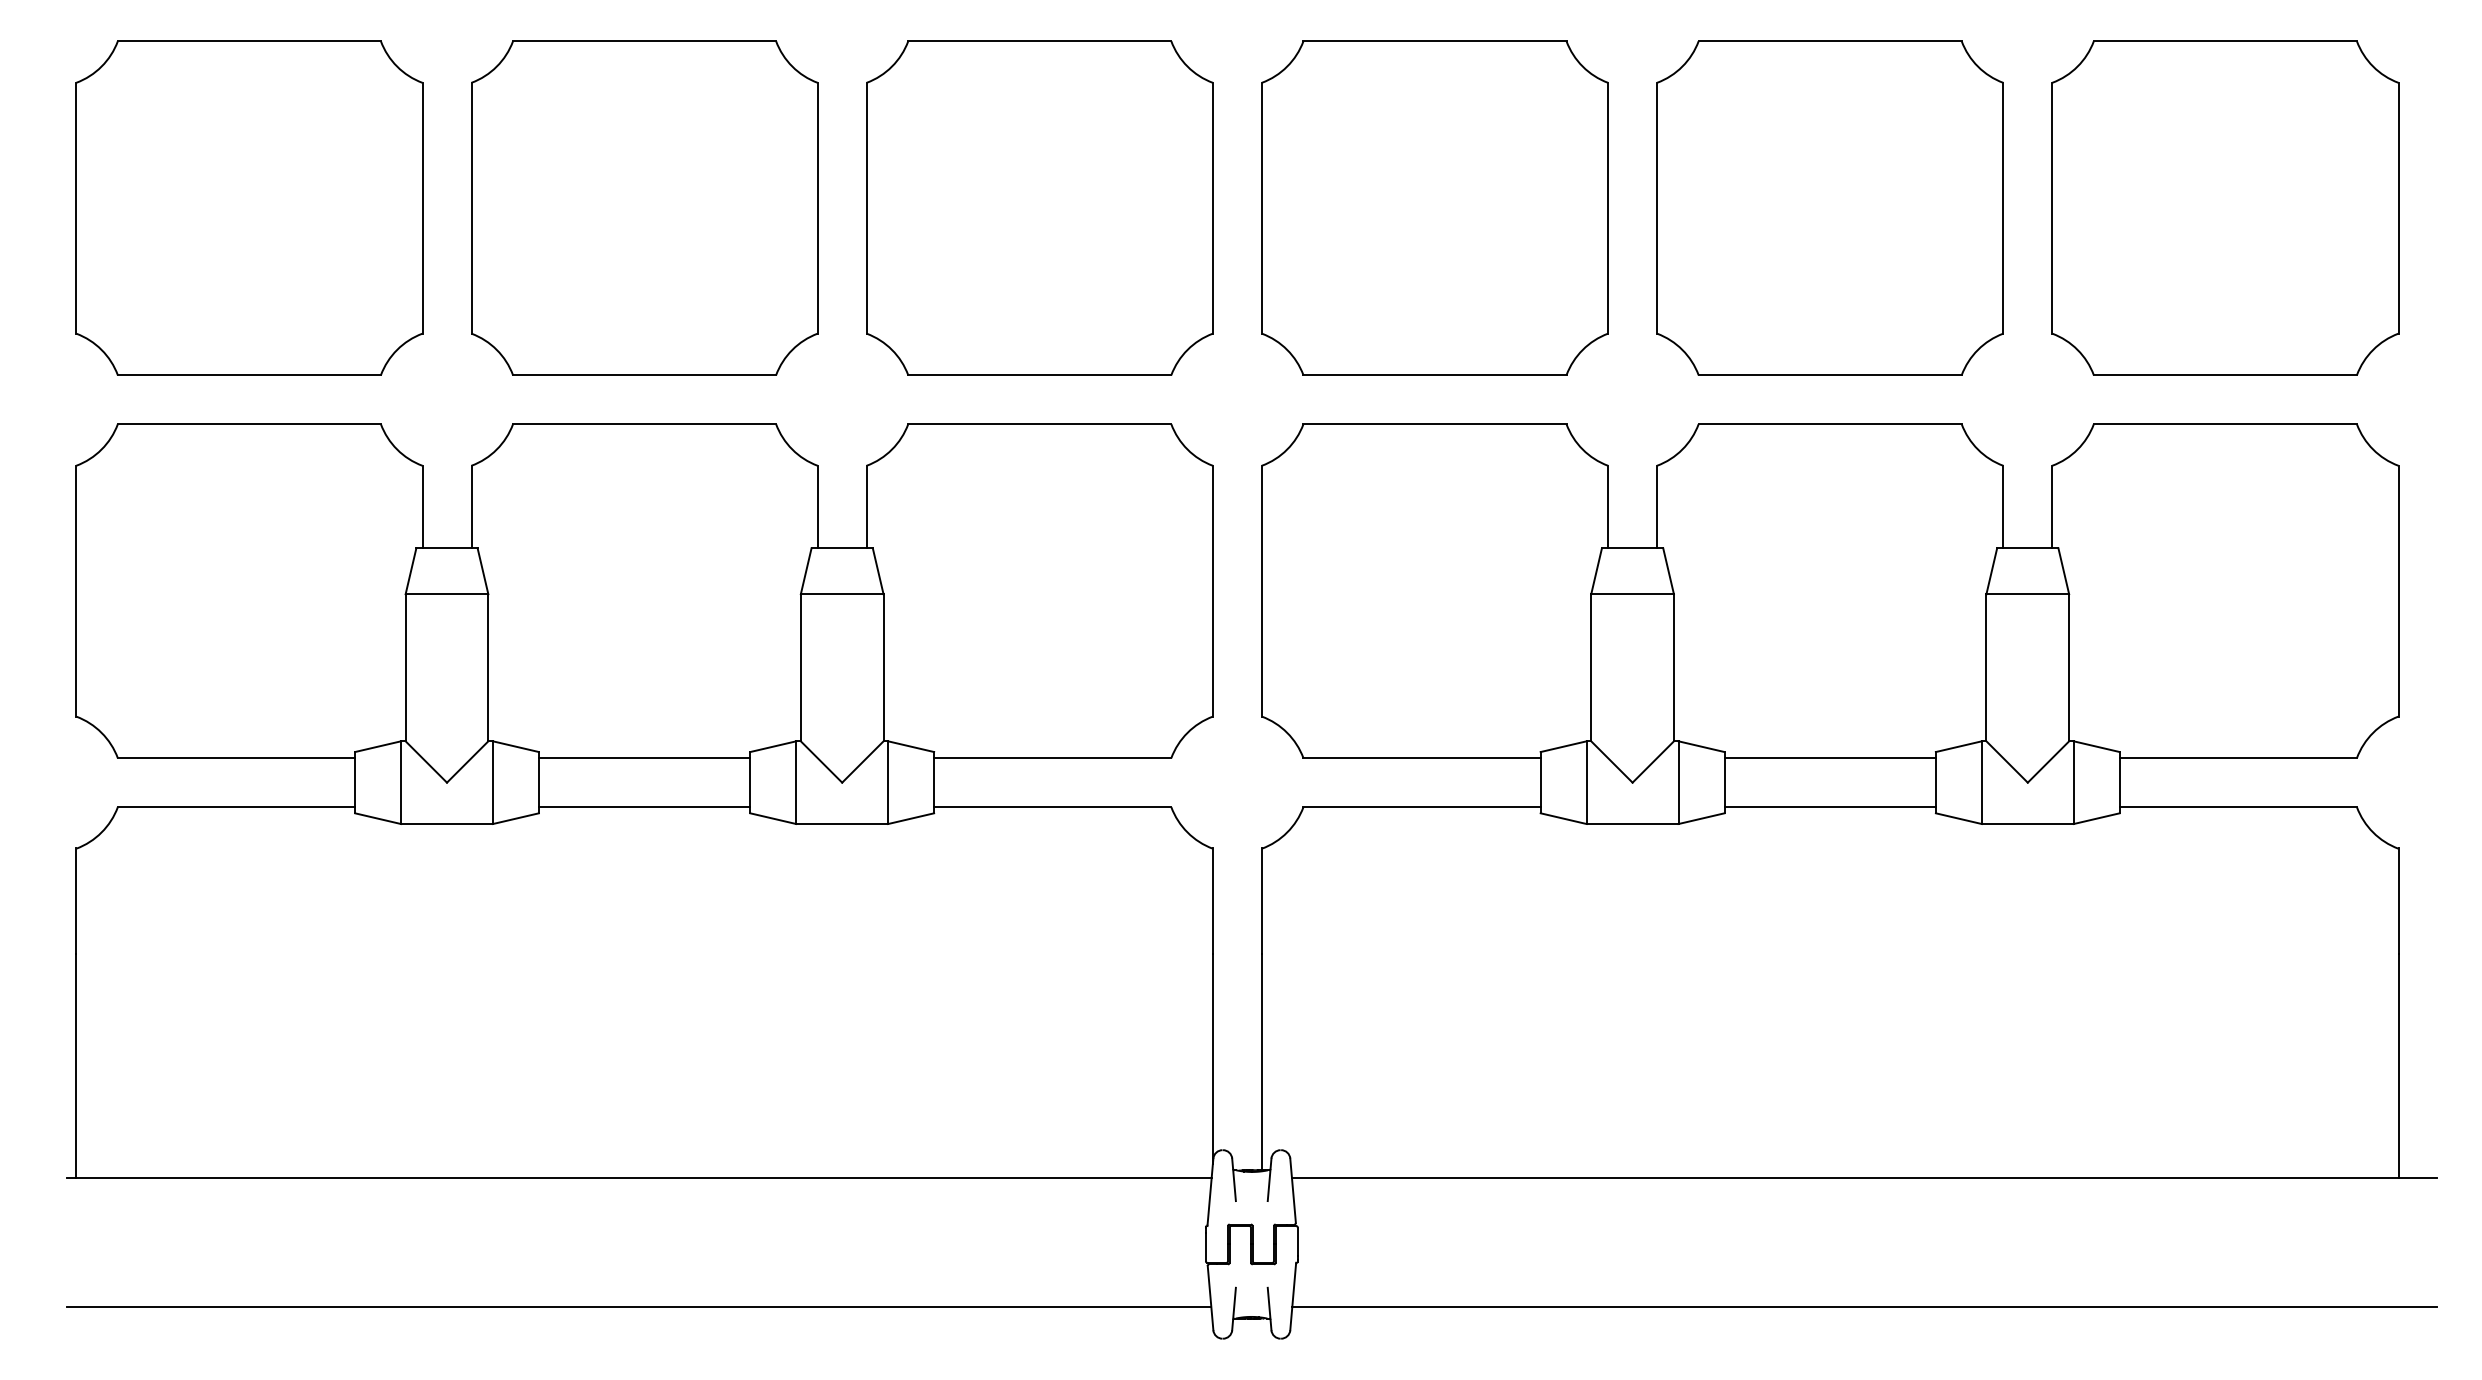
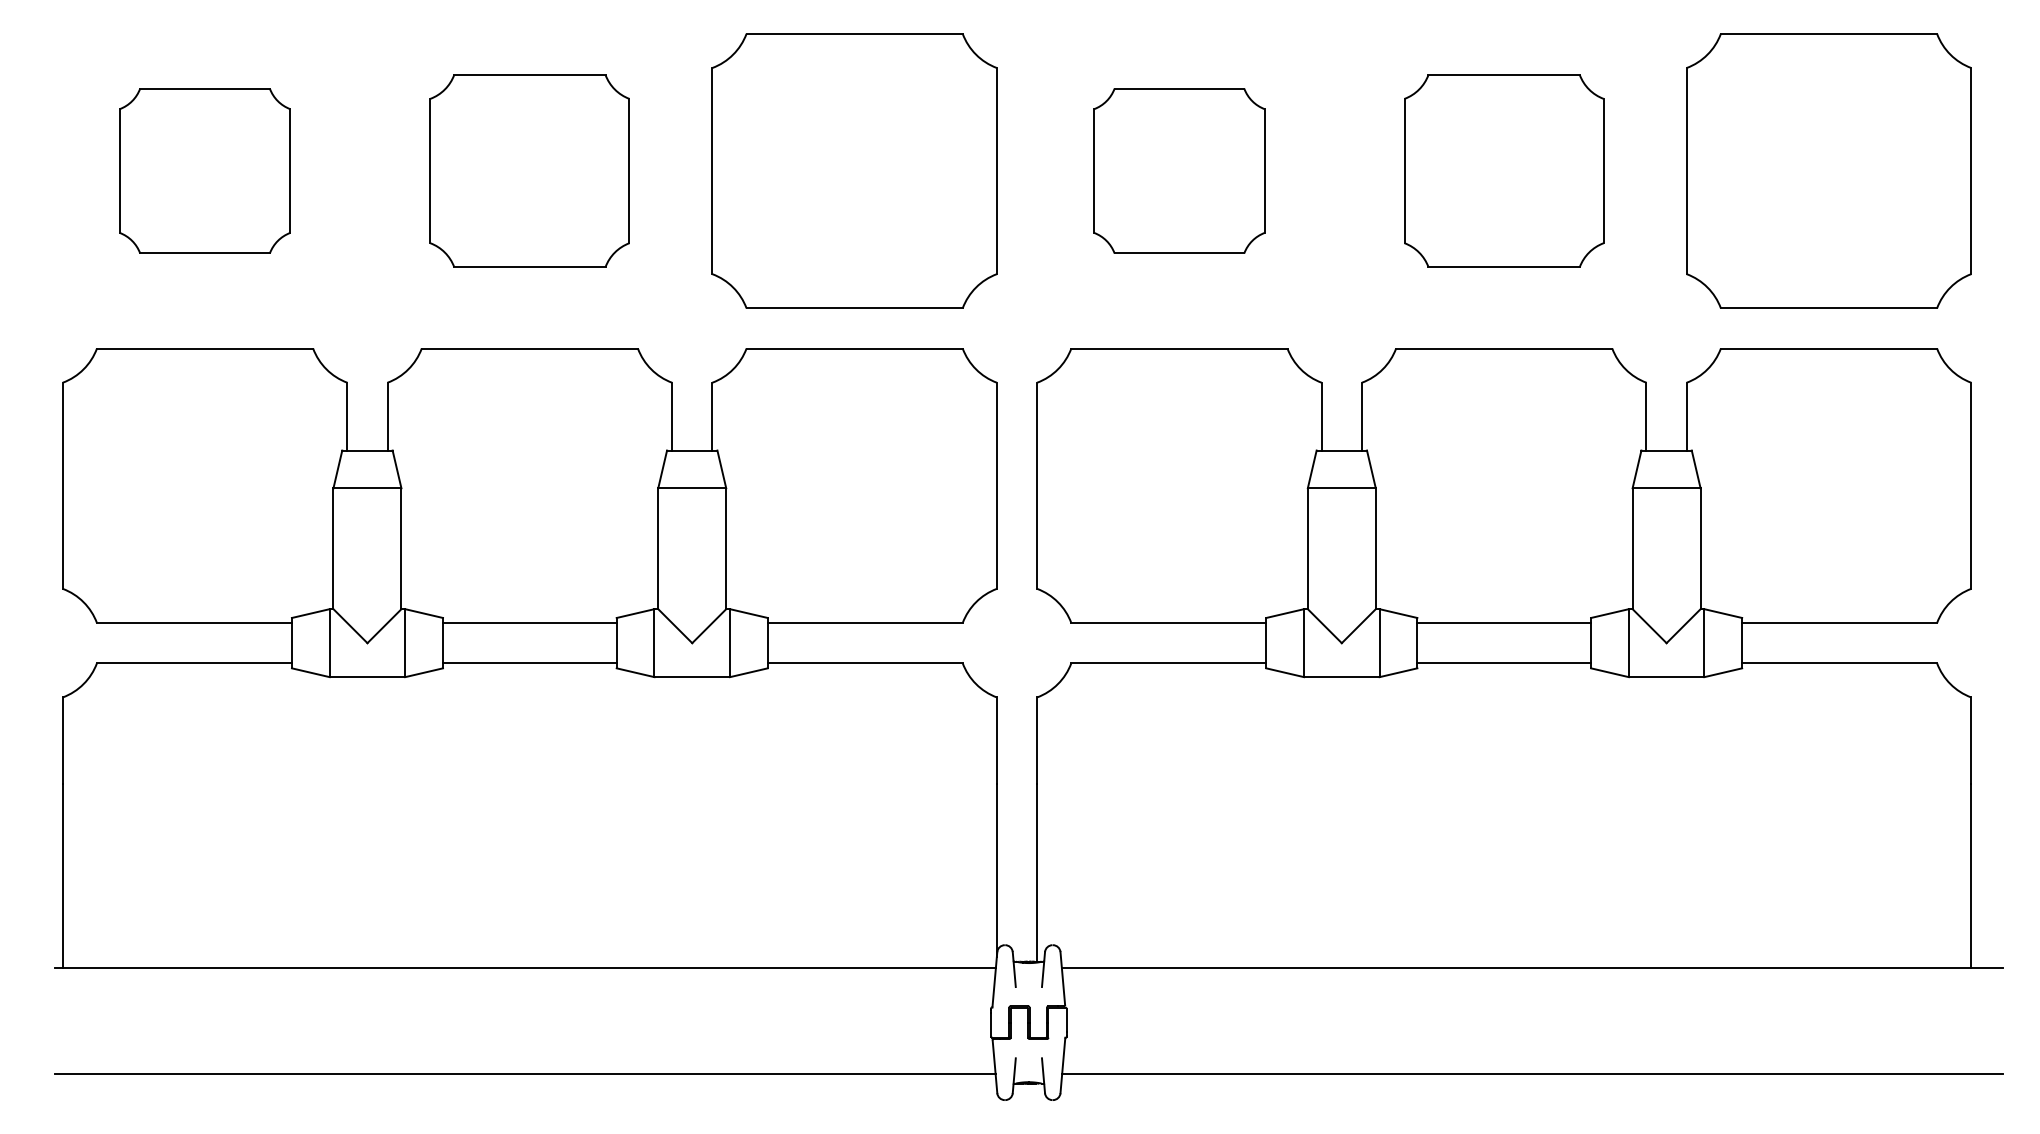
part: (248, 207) -> (204, 170), size x0.6
part: (644, 207) -> (529, 170), size x0.7
part: (1435, 207) -> (1179, 170), size x0.6
part: (1829, 207) -> (1503, 170), size x0.7

